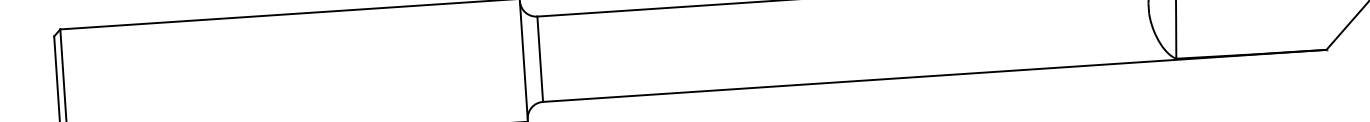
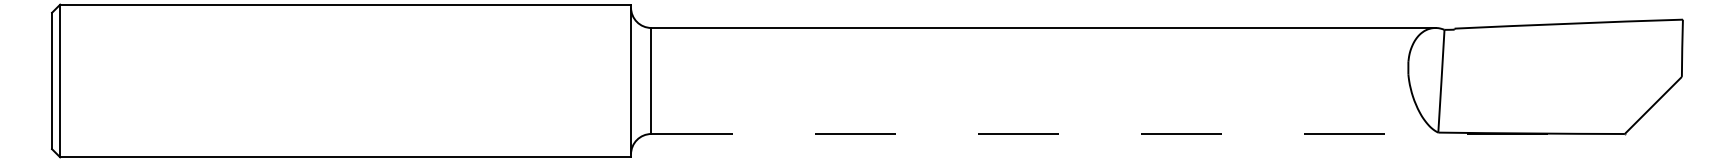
line: (935, 76) -> (1138, 134), solid -> dashed

